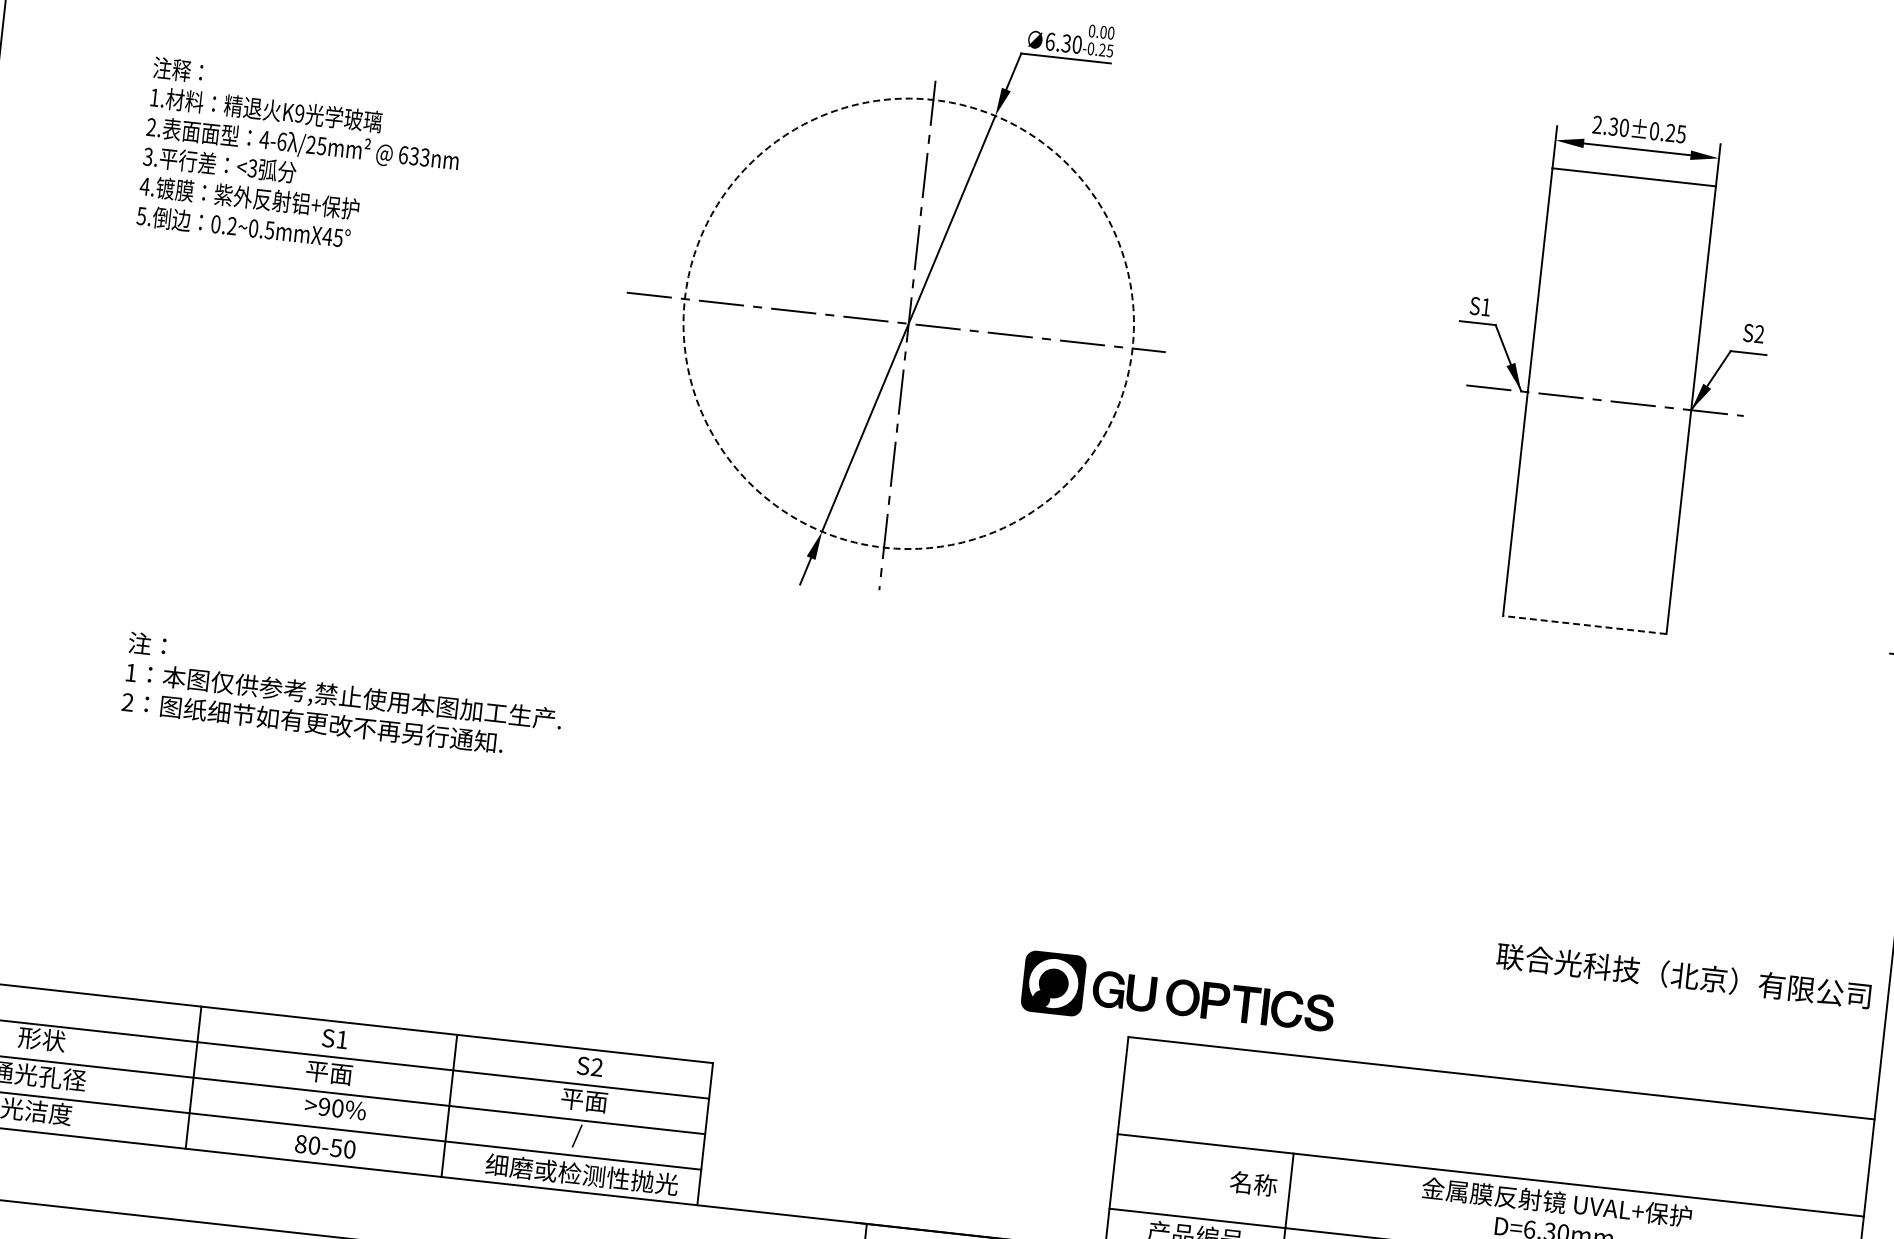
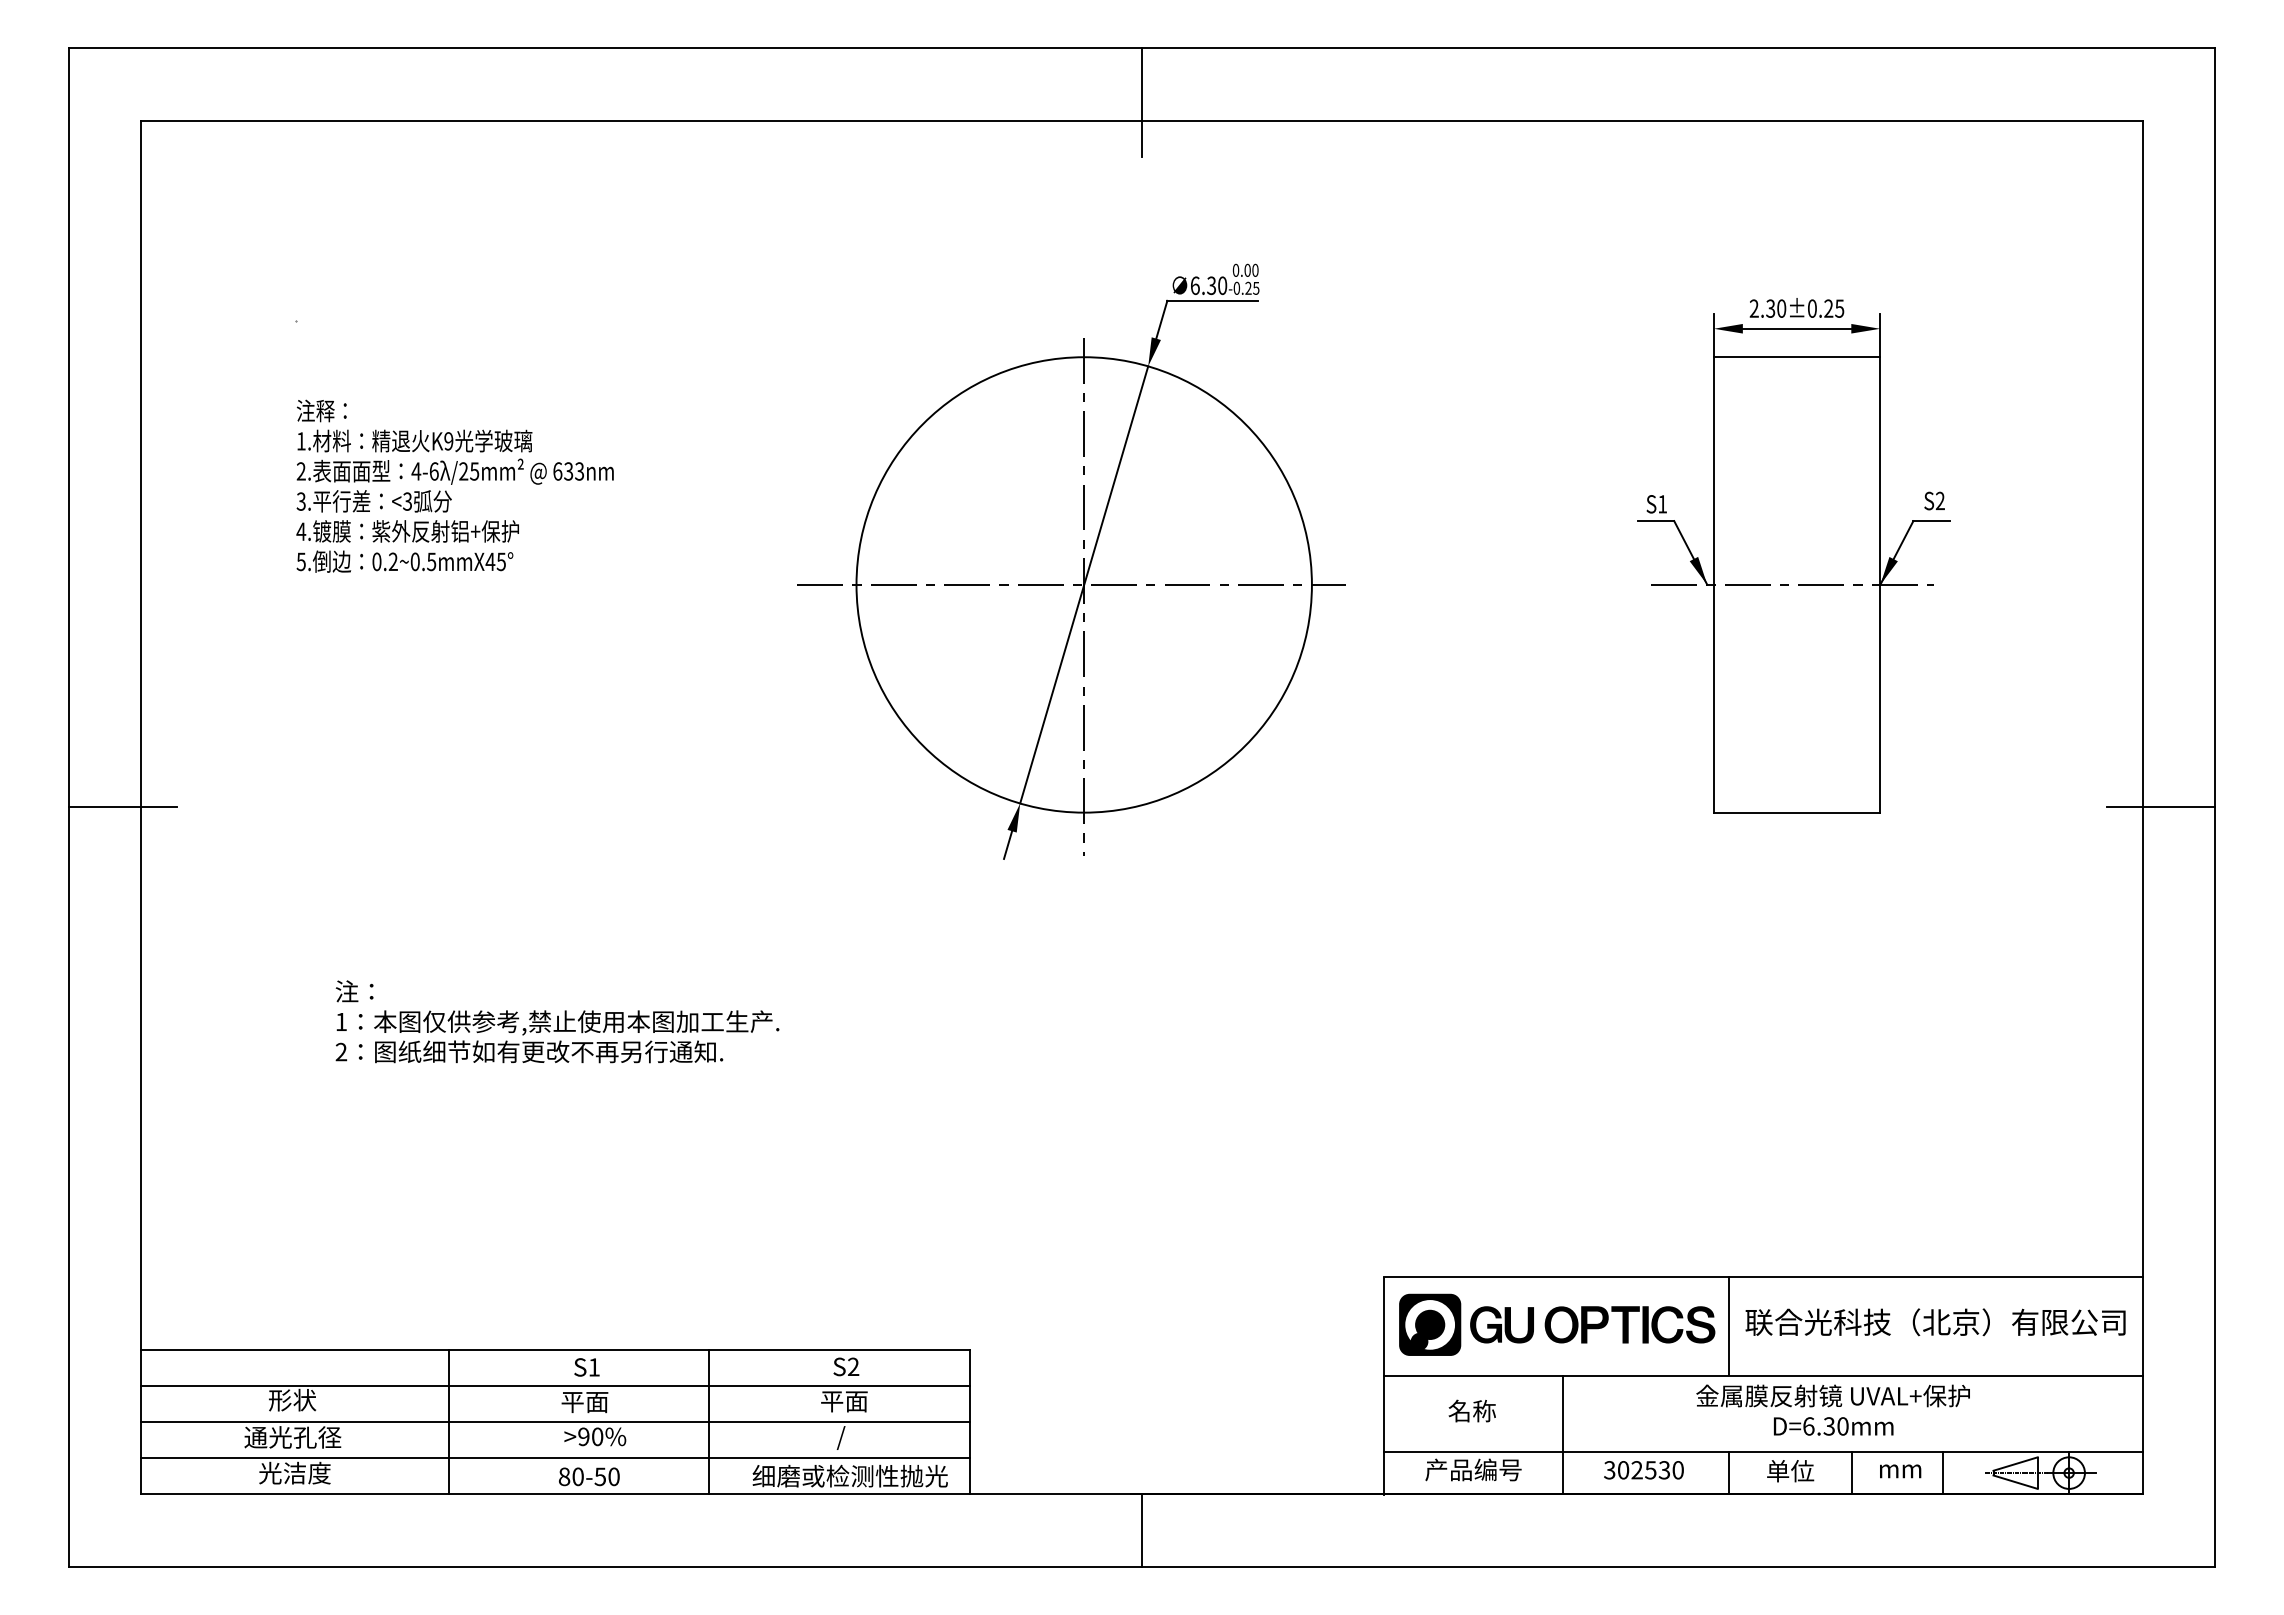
circle: (908, 323) -> (1083, 584), dashed -> solid
line: (1584, 624) -> (1796, 812), dashed -> solid
text: (1683, 976) -> (1935, 1322), moved
part: (1178, 996) -> (1557, 1324), moved
line: (1461, 1122) -> (1728, 1326), added
text: (1252, 1183) -> (1471, 1410), moved

